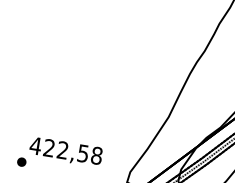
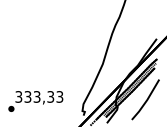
text: (66, 150) -> (39, 96), 422,58 -> 333,33

